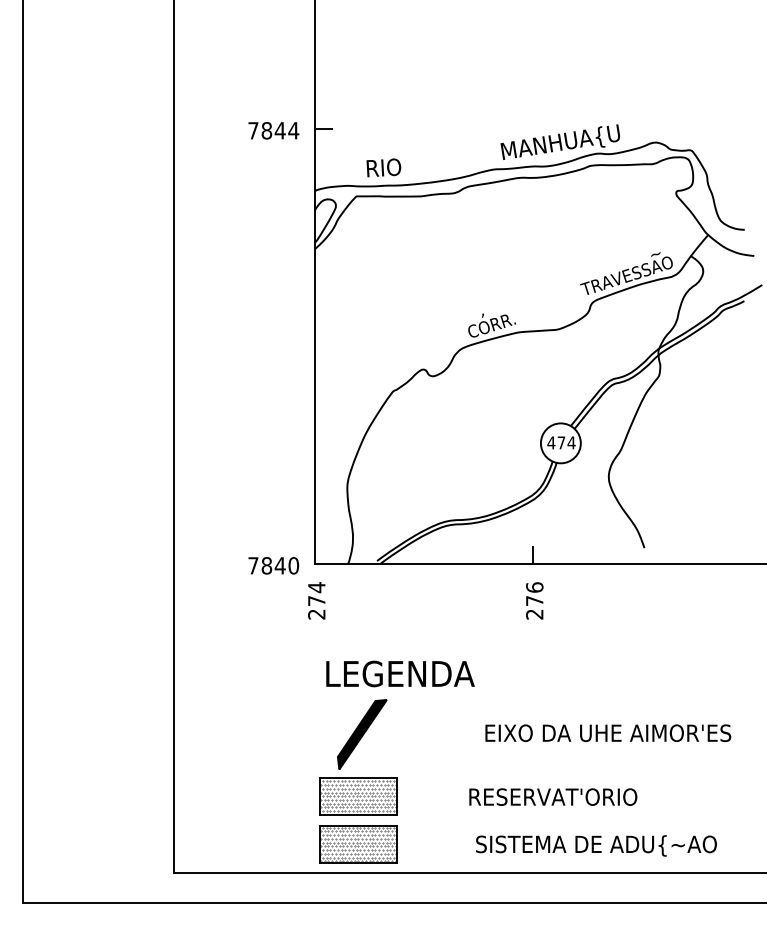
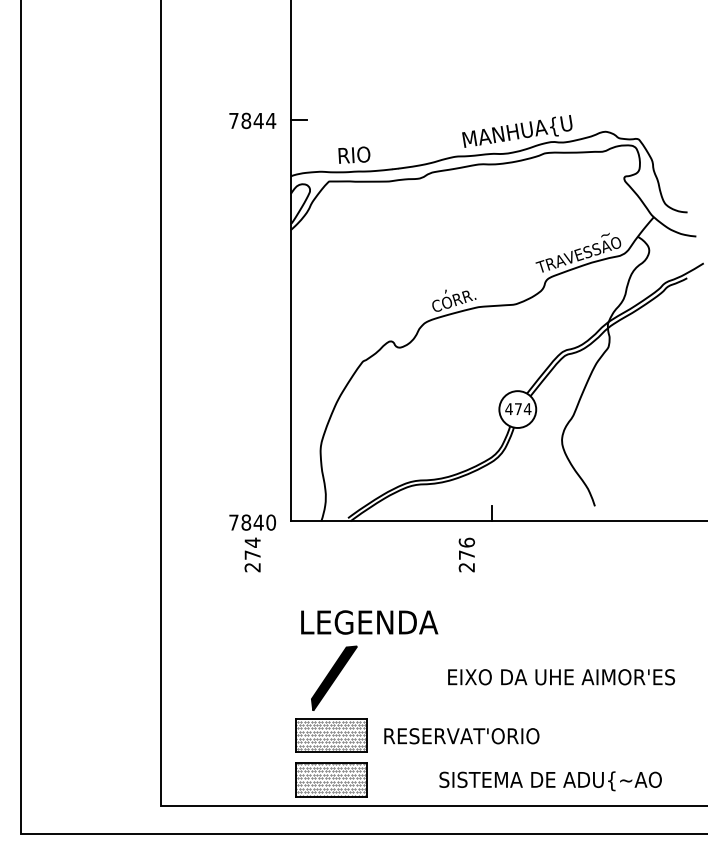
text: (316, 600) -> (252, 554), moved
text: (534, 600) -> (466, 554), moved
text: (553, 796) -> (462, 735), moved

